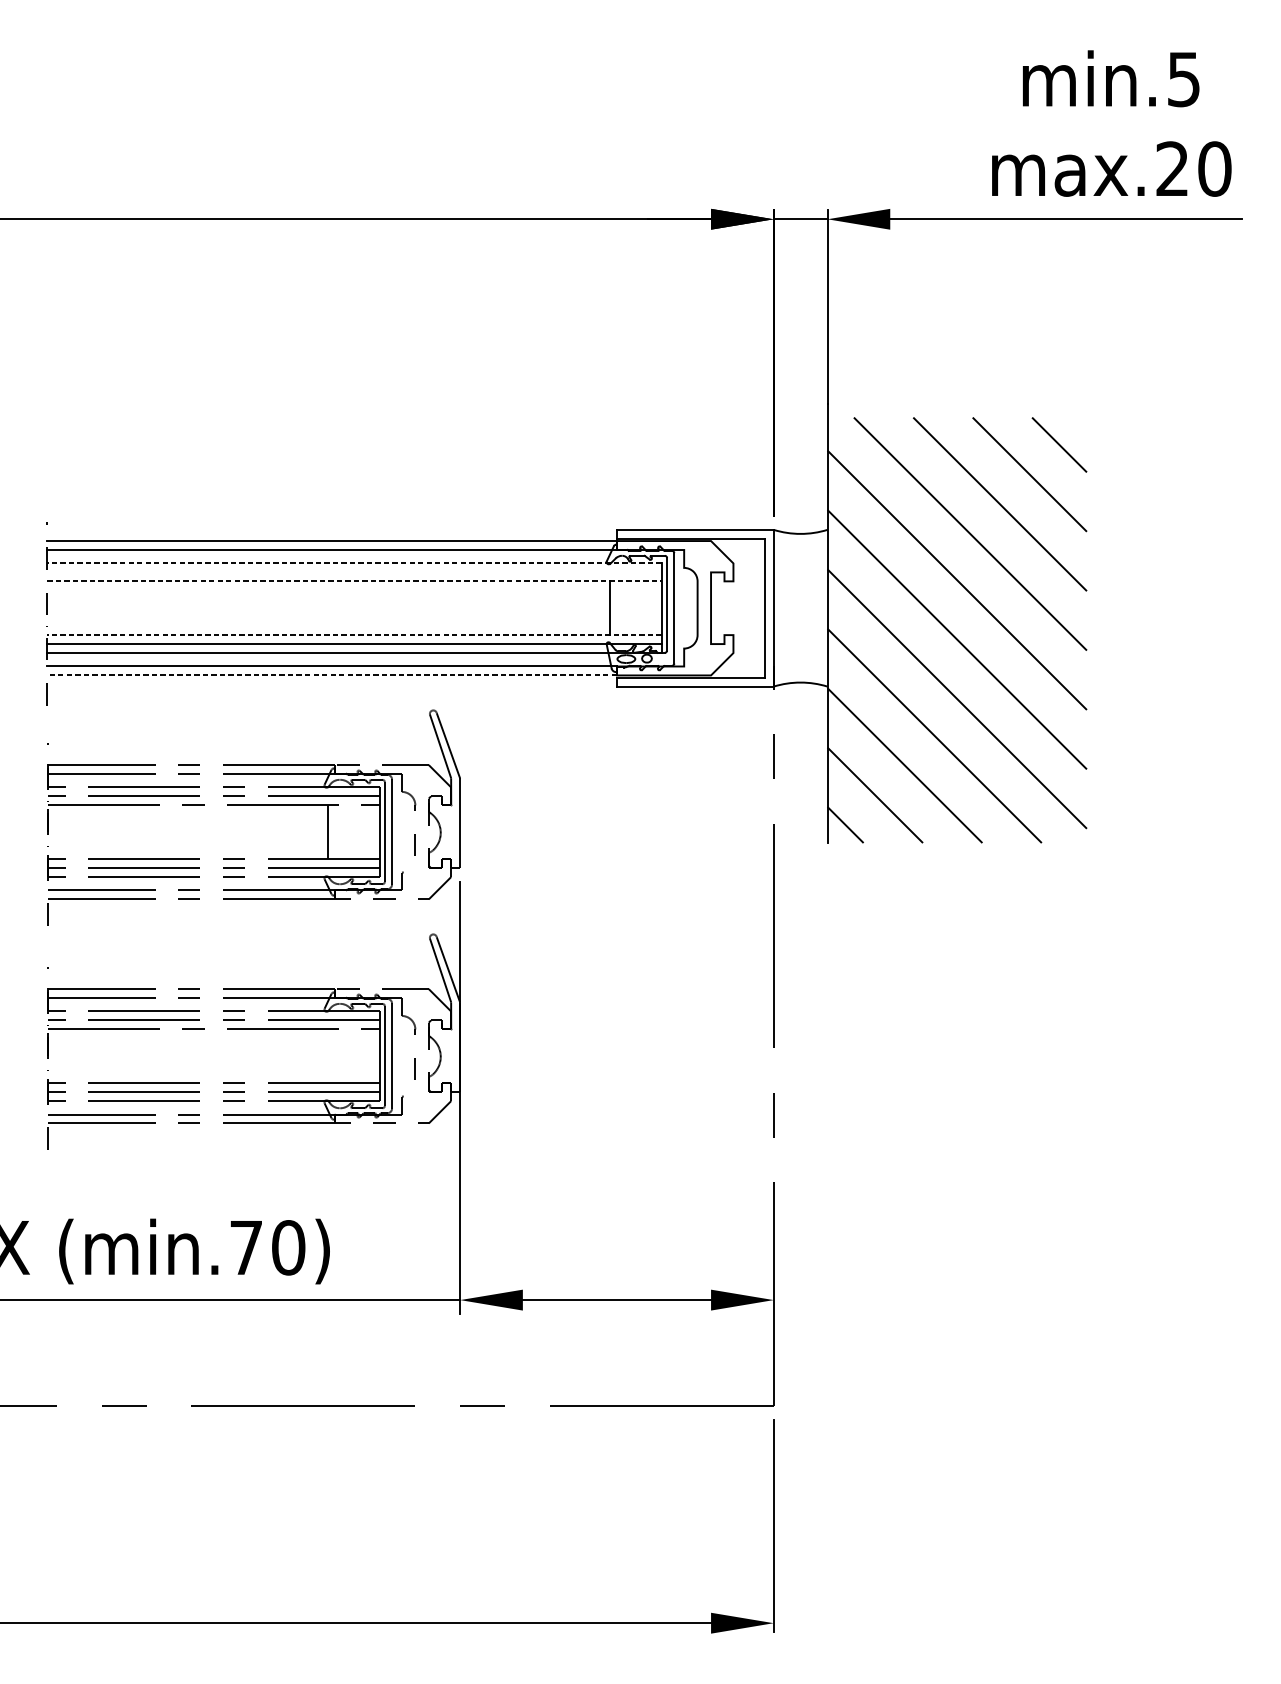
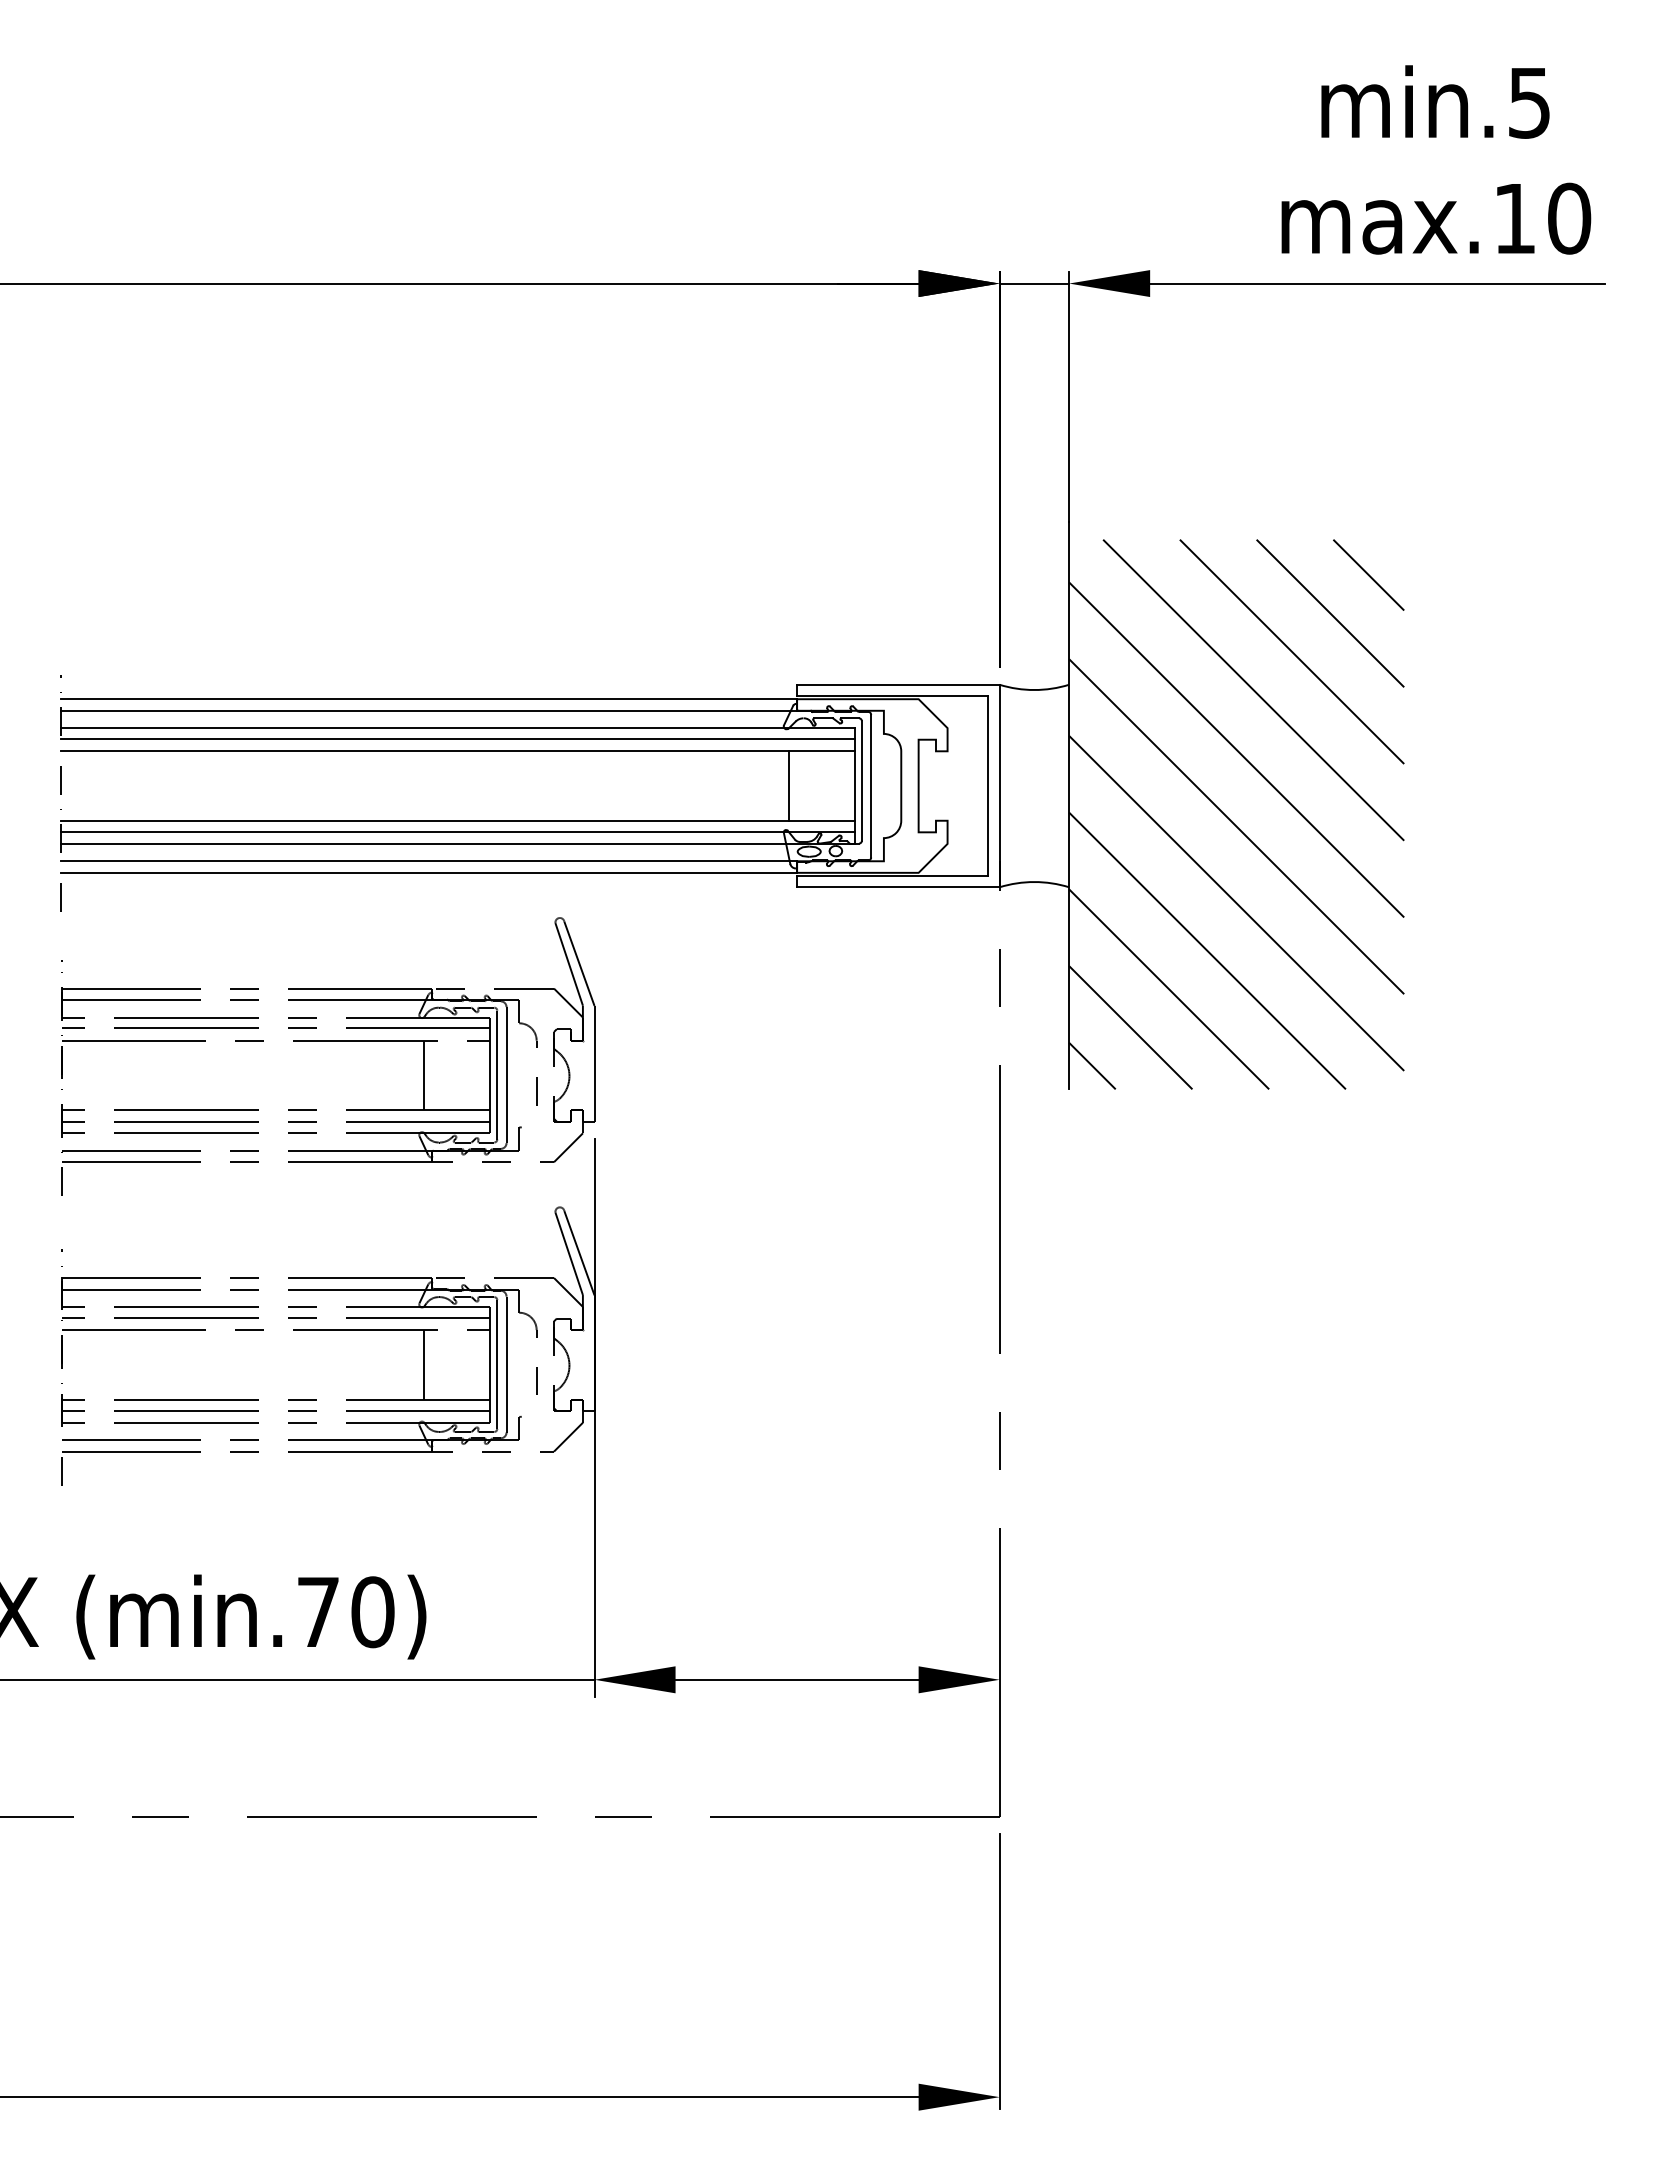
text: (1172, 168) -> (1514, 217), max.20 -> max.10
line: (354, 563) -> (458, 728), dashed -> solid
line: (354, 571) -> (458, 738), added
line: (354, 581) -> (458, 751), dashed -> solid
line: (354, 634) -> (458, 820), dashed -> solid
line: (332, 675) -> (429, 872), dashed -> solid
line: (327, 1056) -> (423, 1364), added

